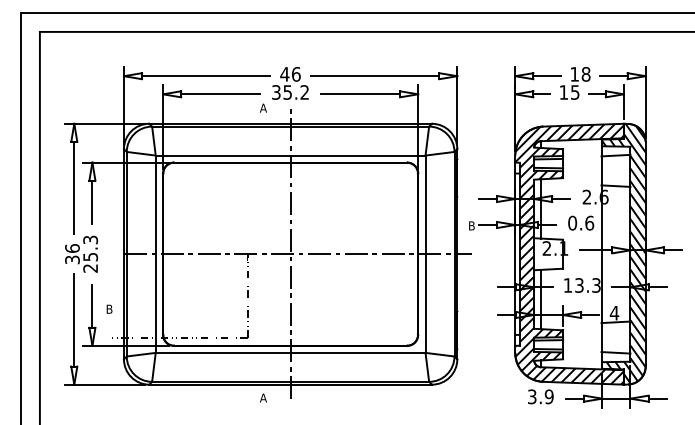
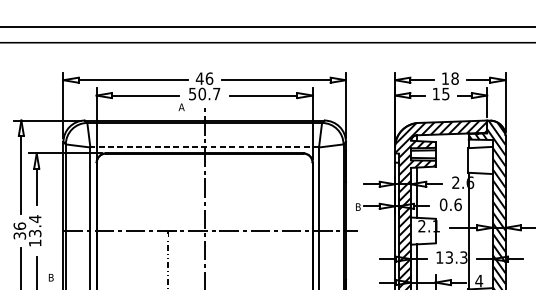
text: (290, 92) -> (204, 94), 35.2 -> 50.7
line: (290, 155) -> (204, 147), solid -> dashed
text: (90, 253) -> (35, 230), 25.3 -> 13.4

